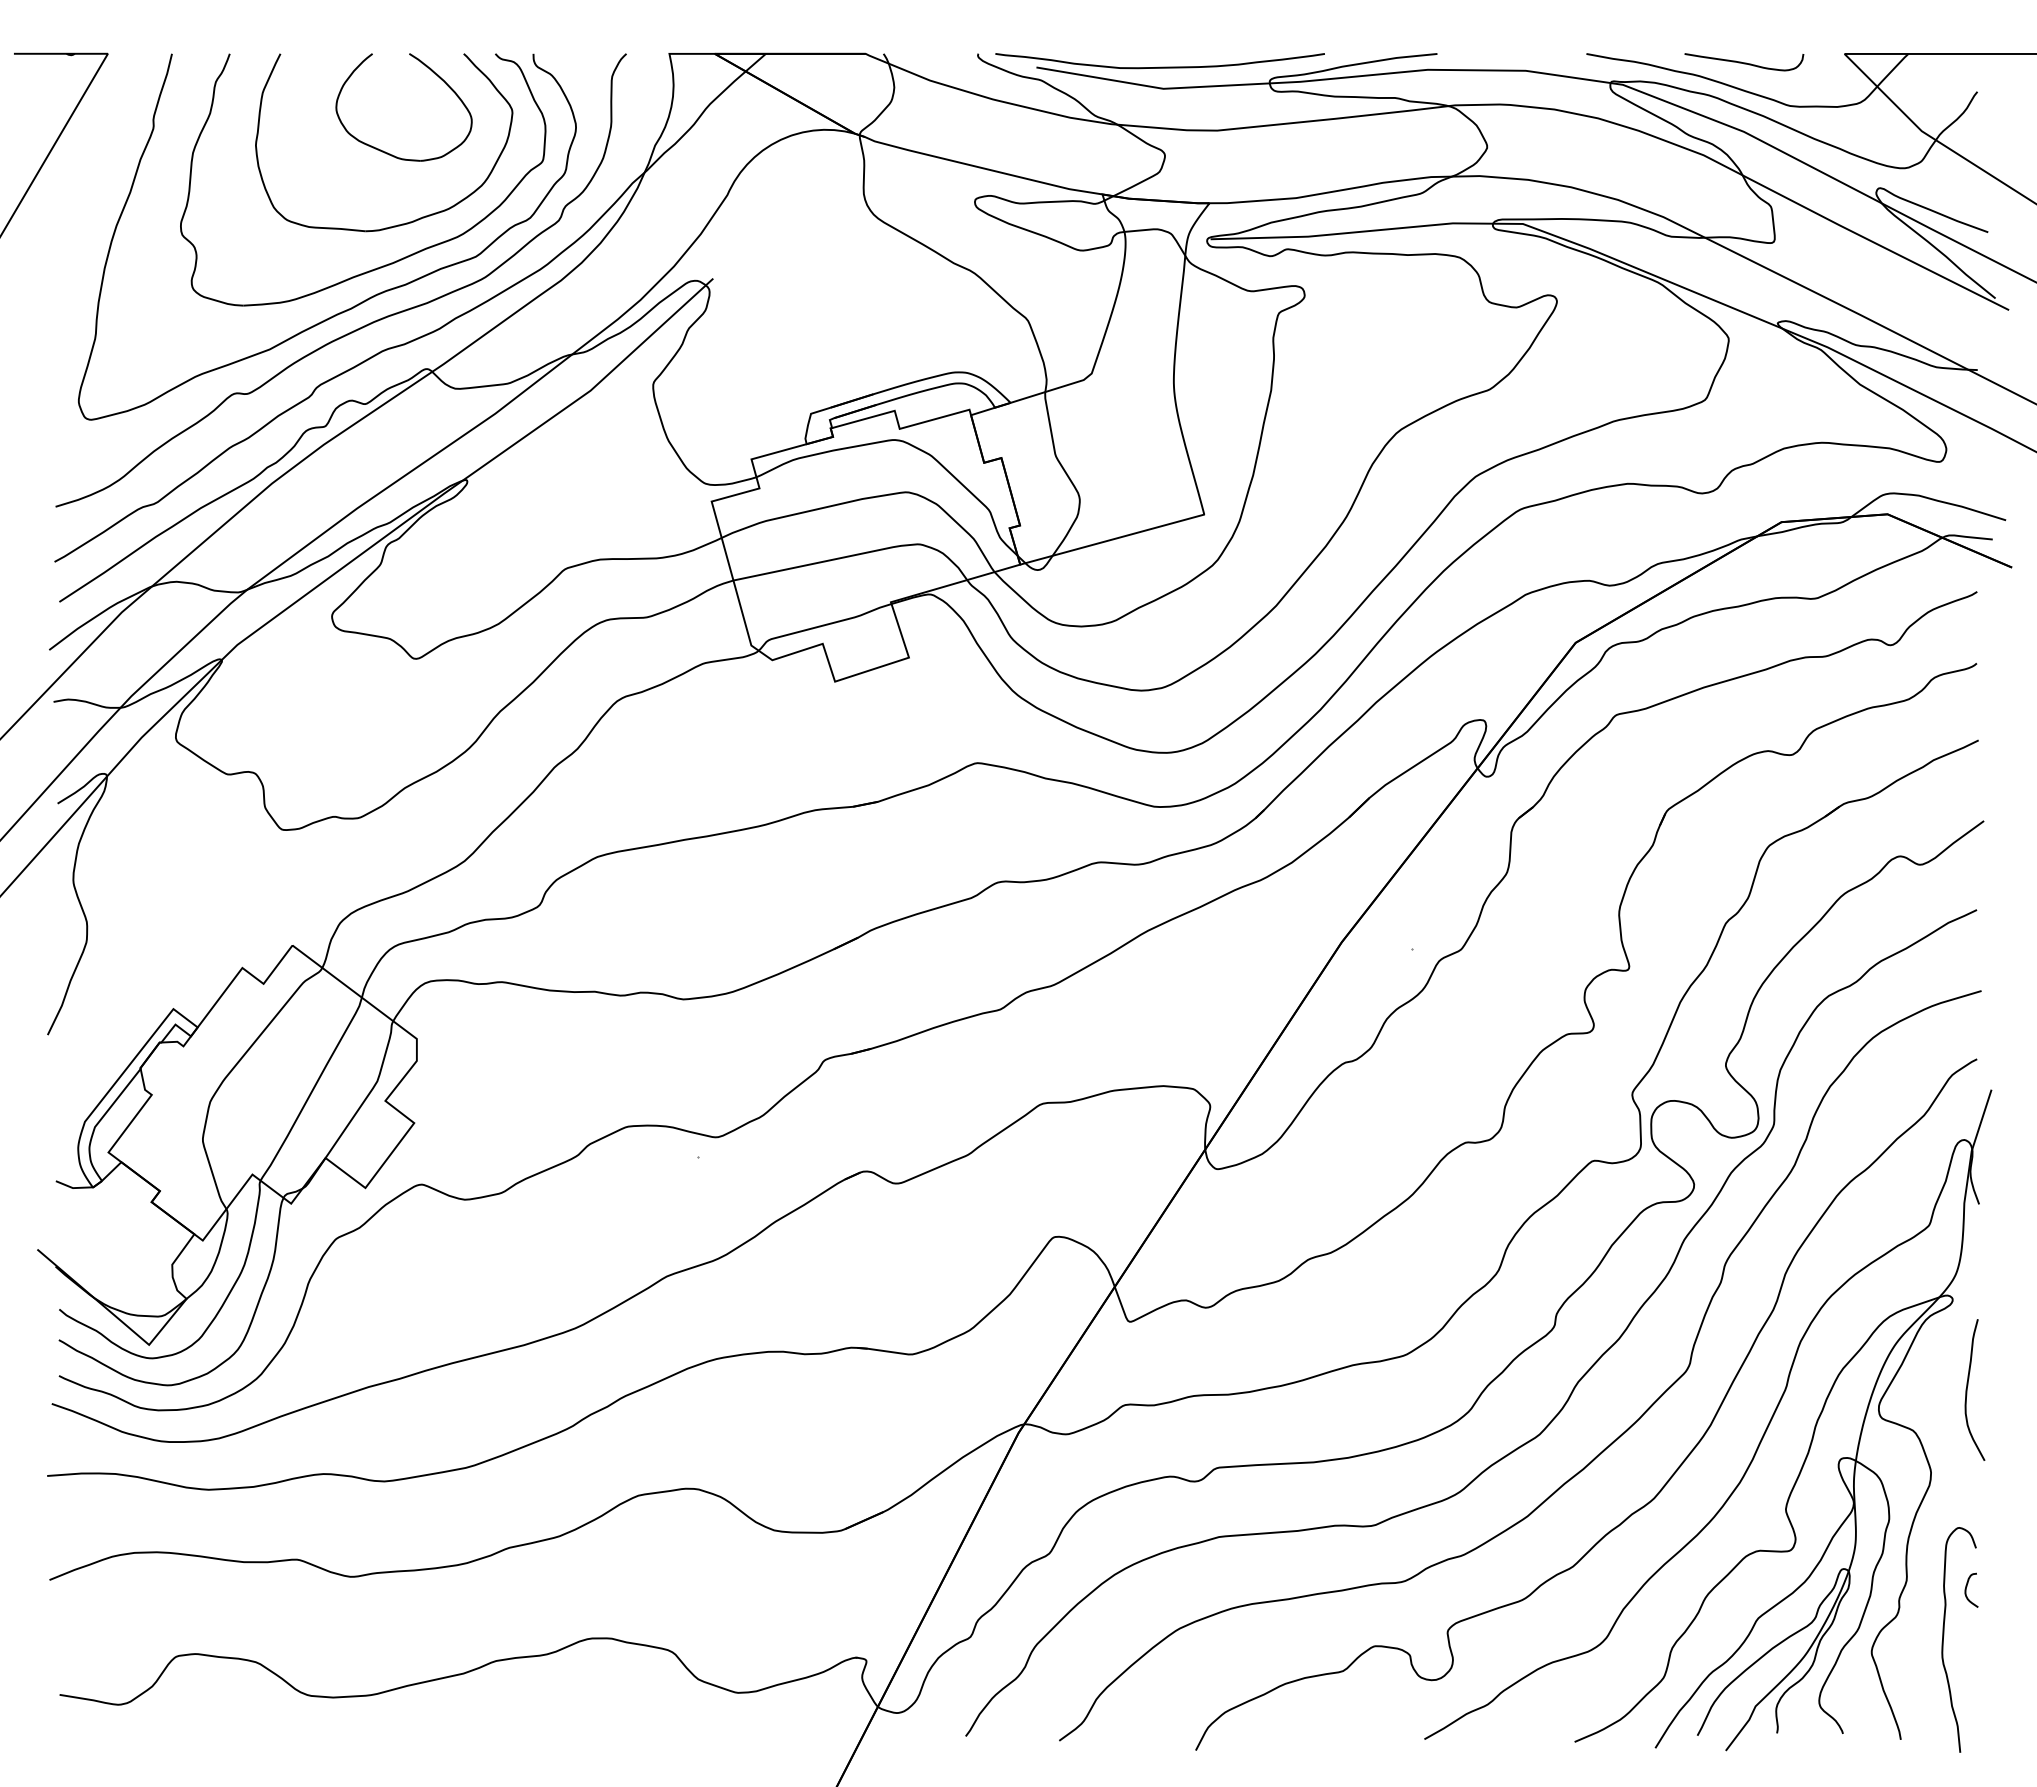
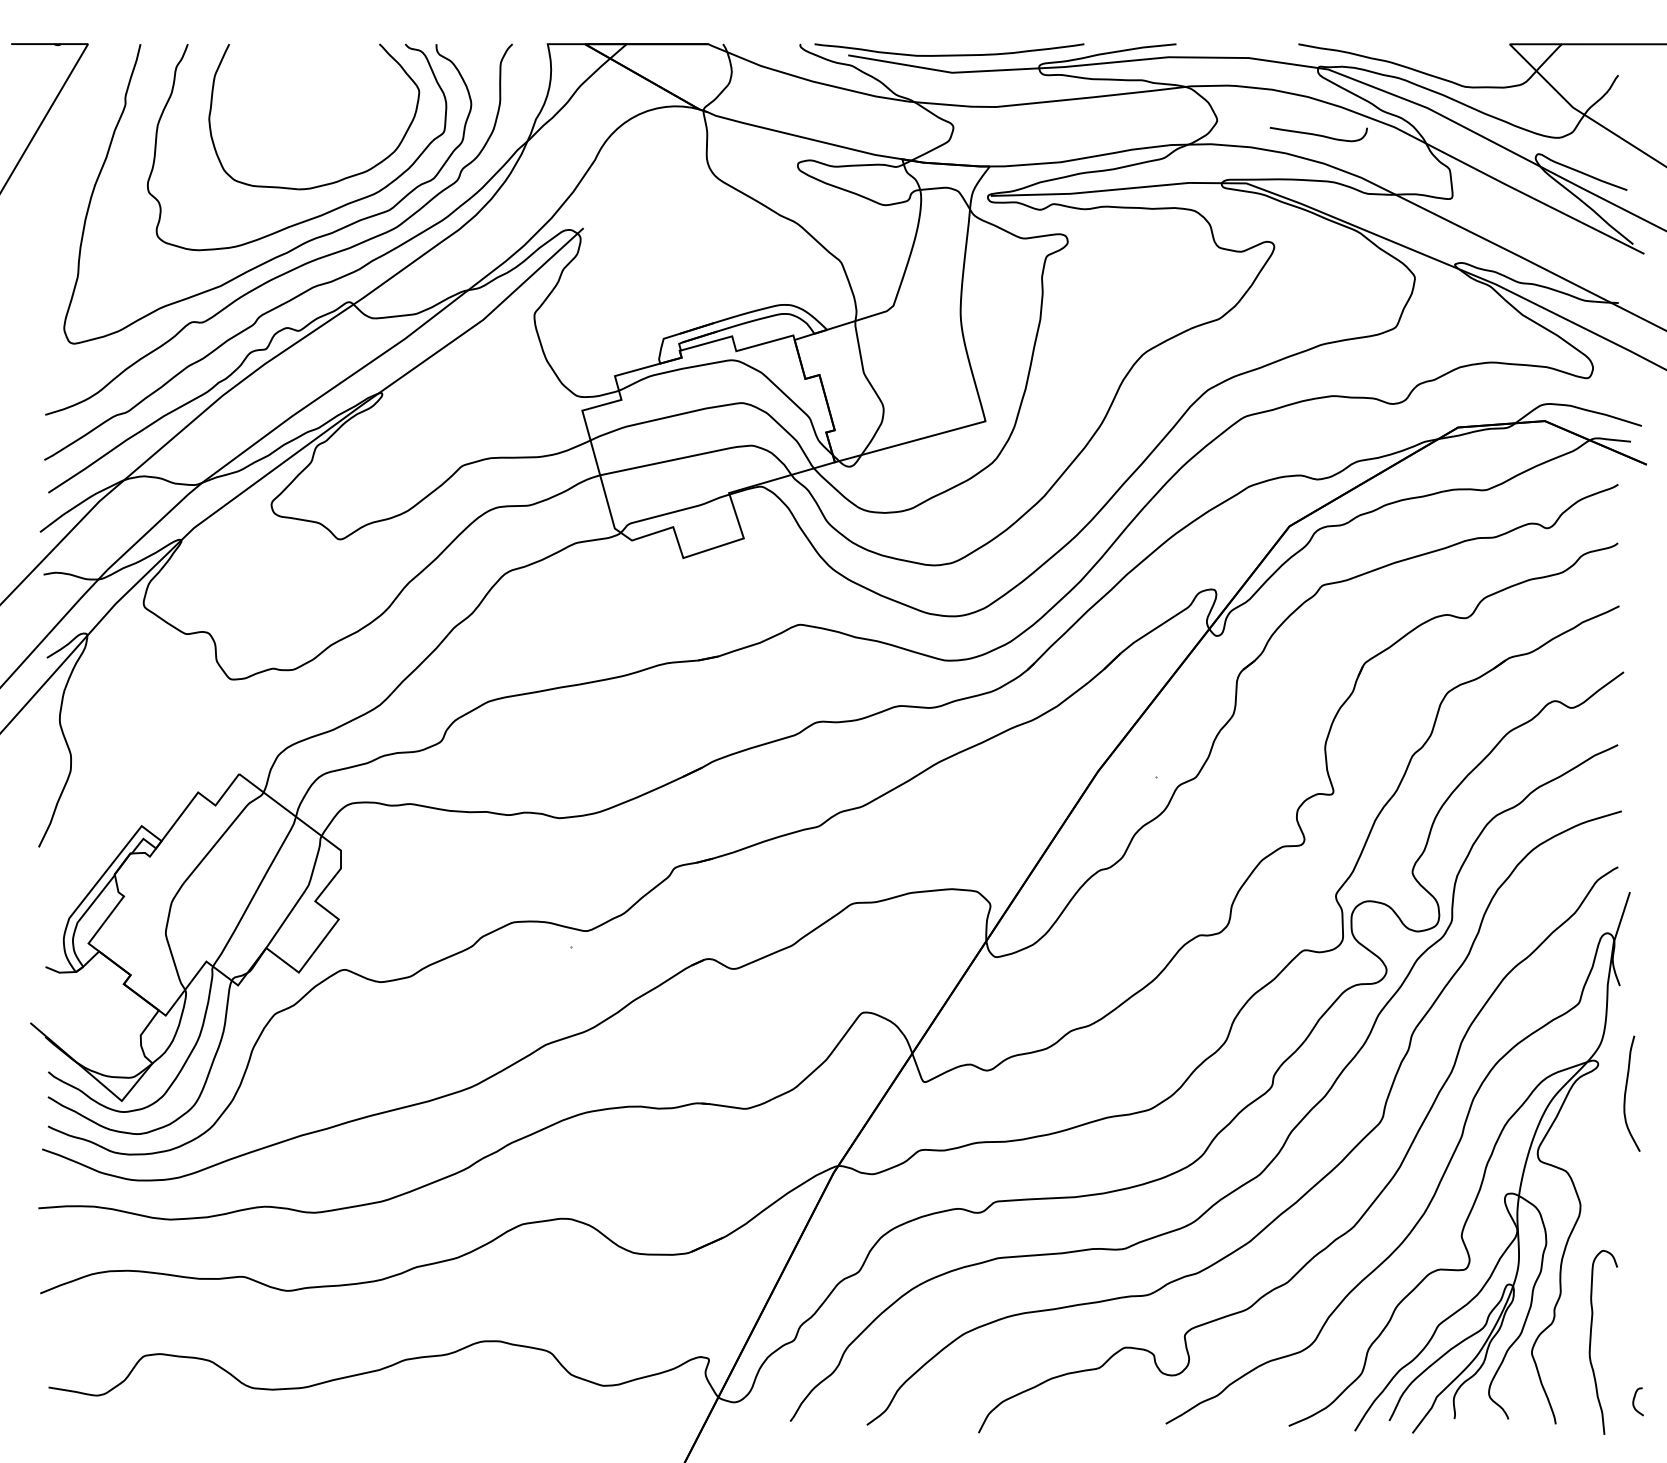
curve: (1744, 62) -> (1318, 134), moved
part: (433, 73) -> (354, 60), removed
curve: (1967, 1389) -> (1625, 1093), moved
curve: (1967, 1586) -> (1634, 1398), moved

